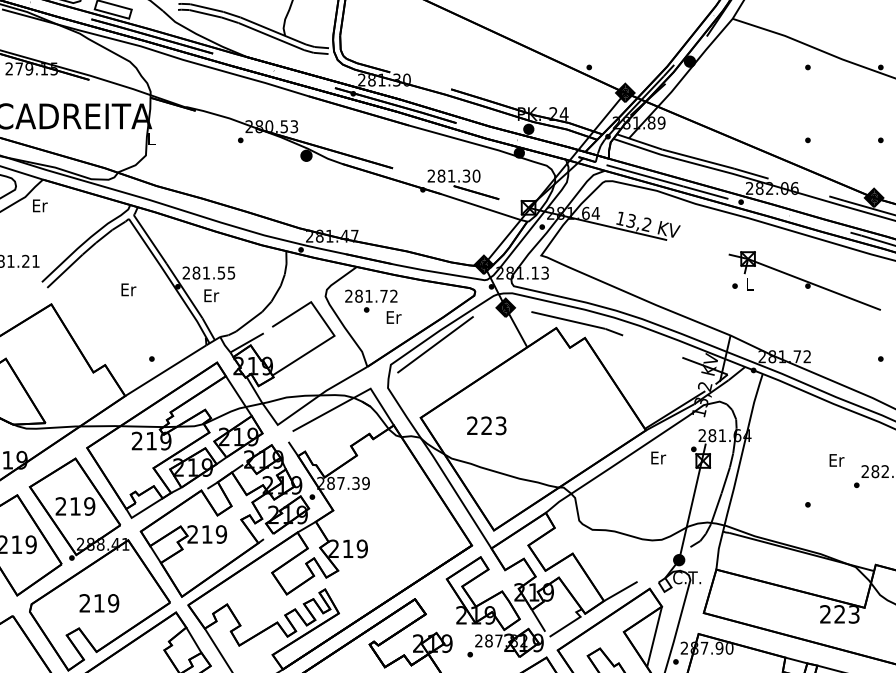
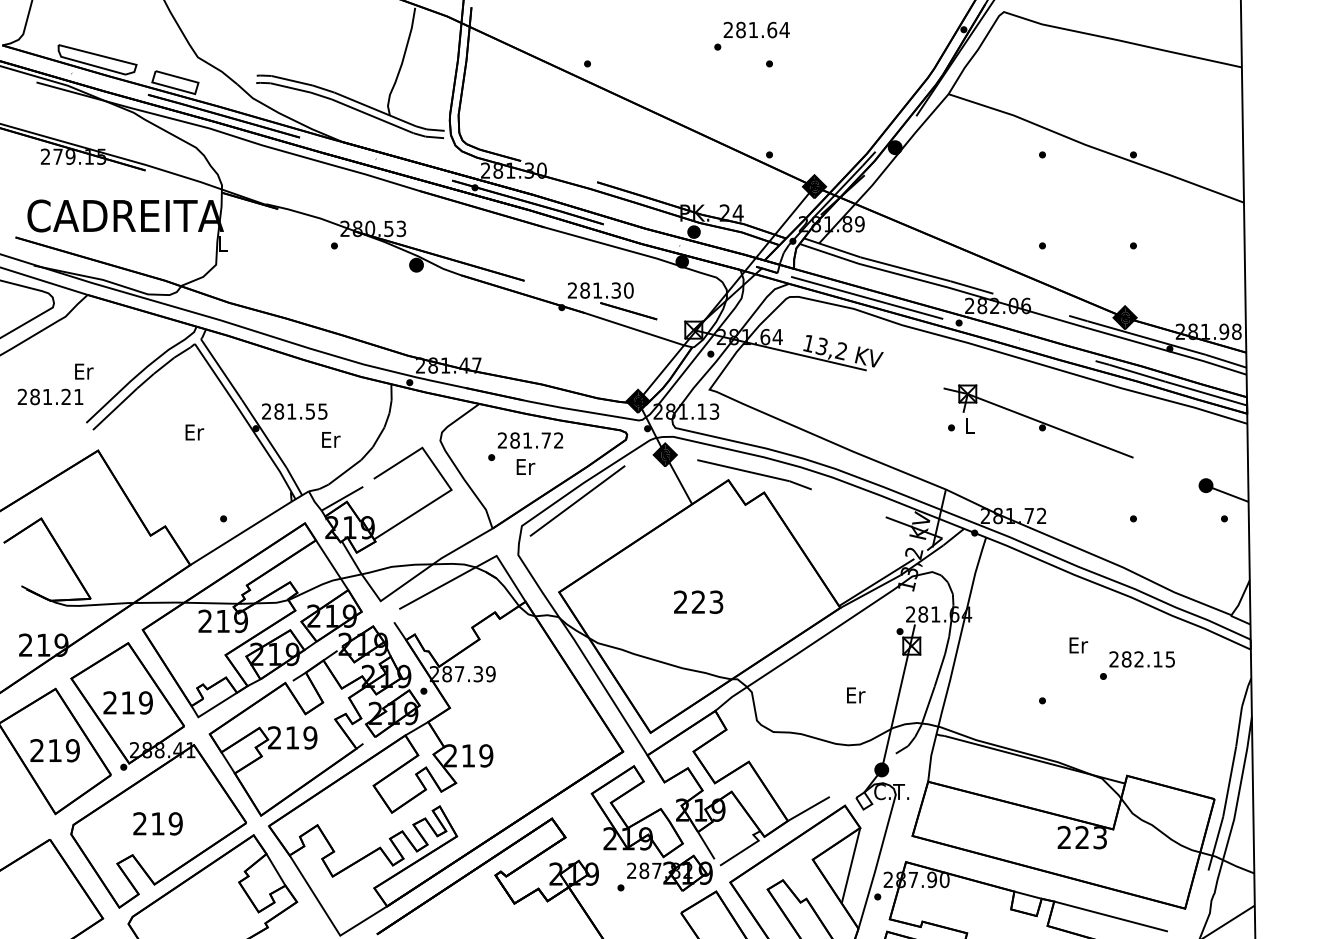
text: (40, 205) -> (84, 371), moved
text: (211, 295) -> (331, 439), moved
text: (371, 296) -> (530, 440), moved
text: (486, 425) -> (698, 601), moved
text: (658, 458) -> (856, 695), moved

